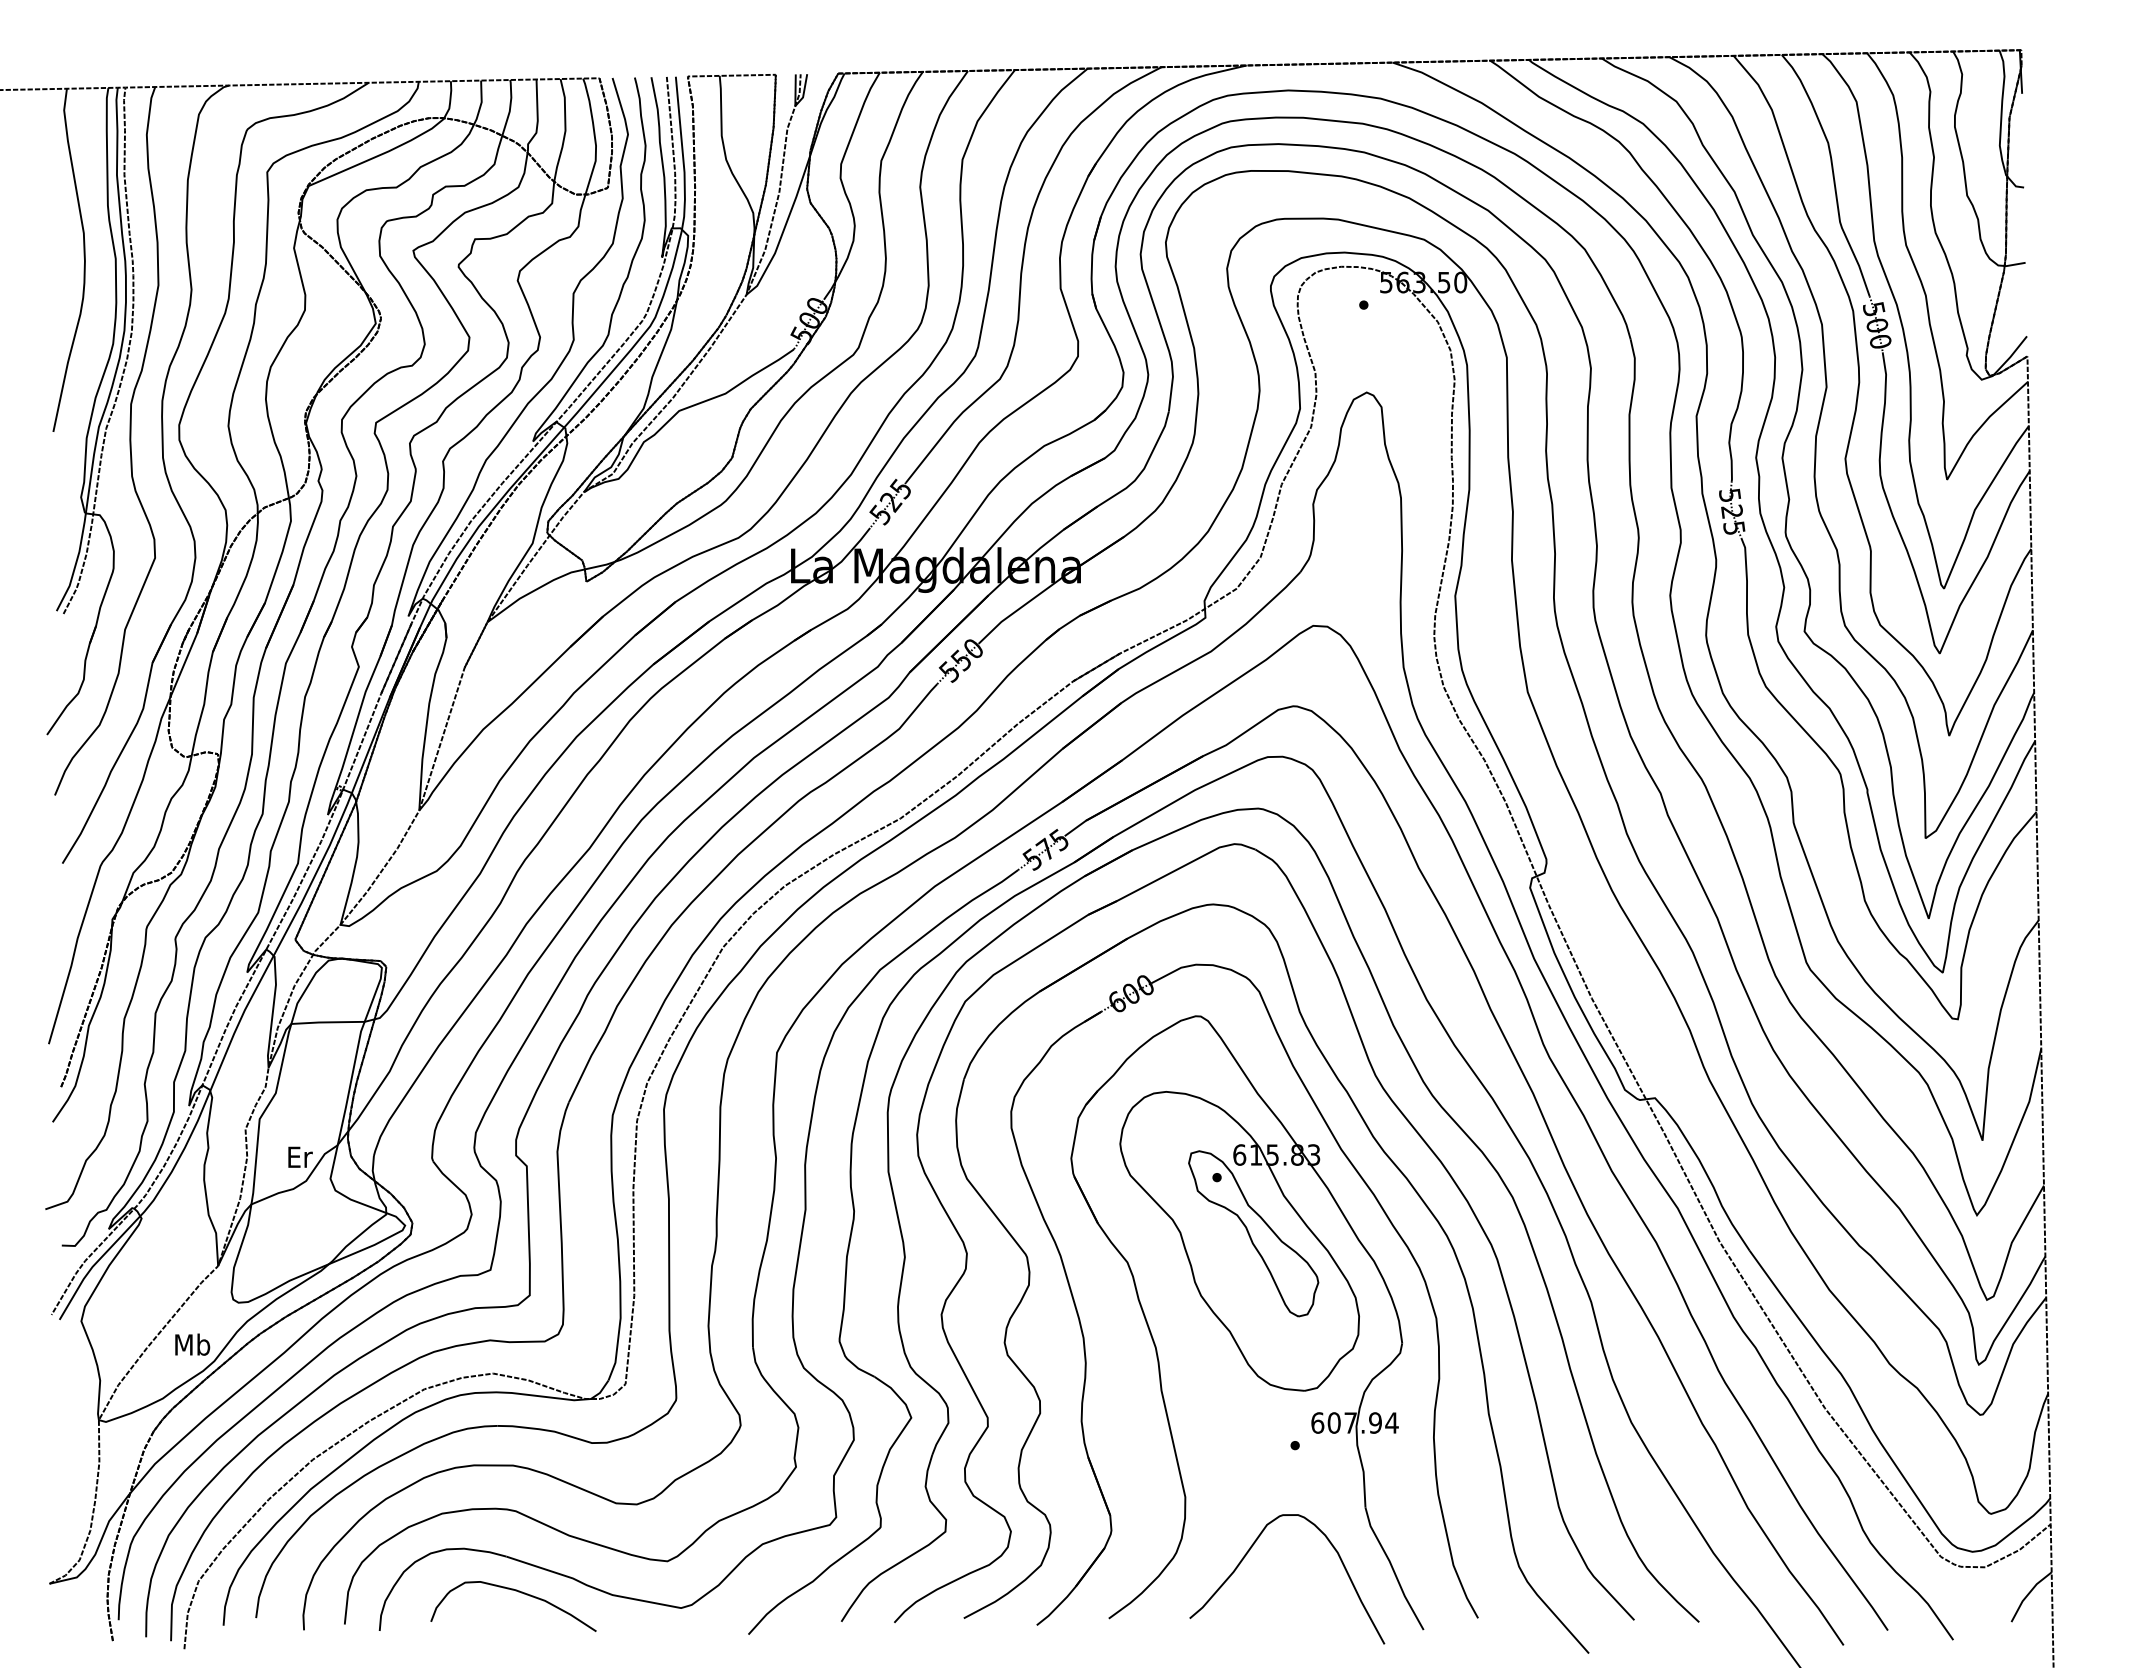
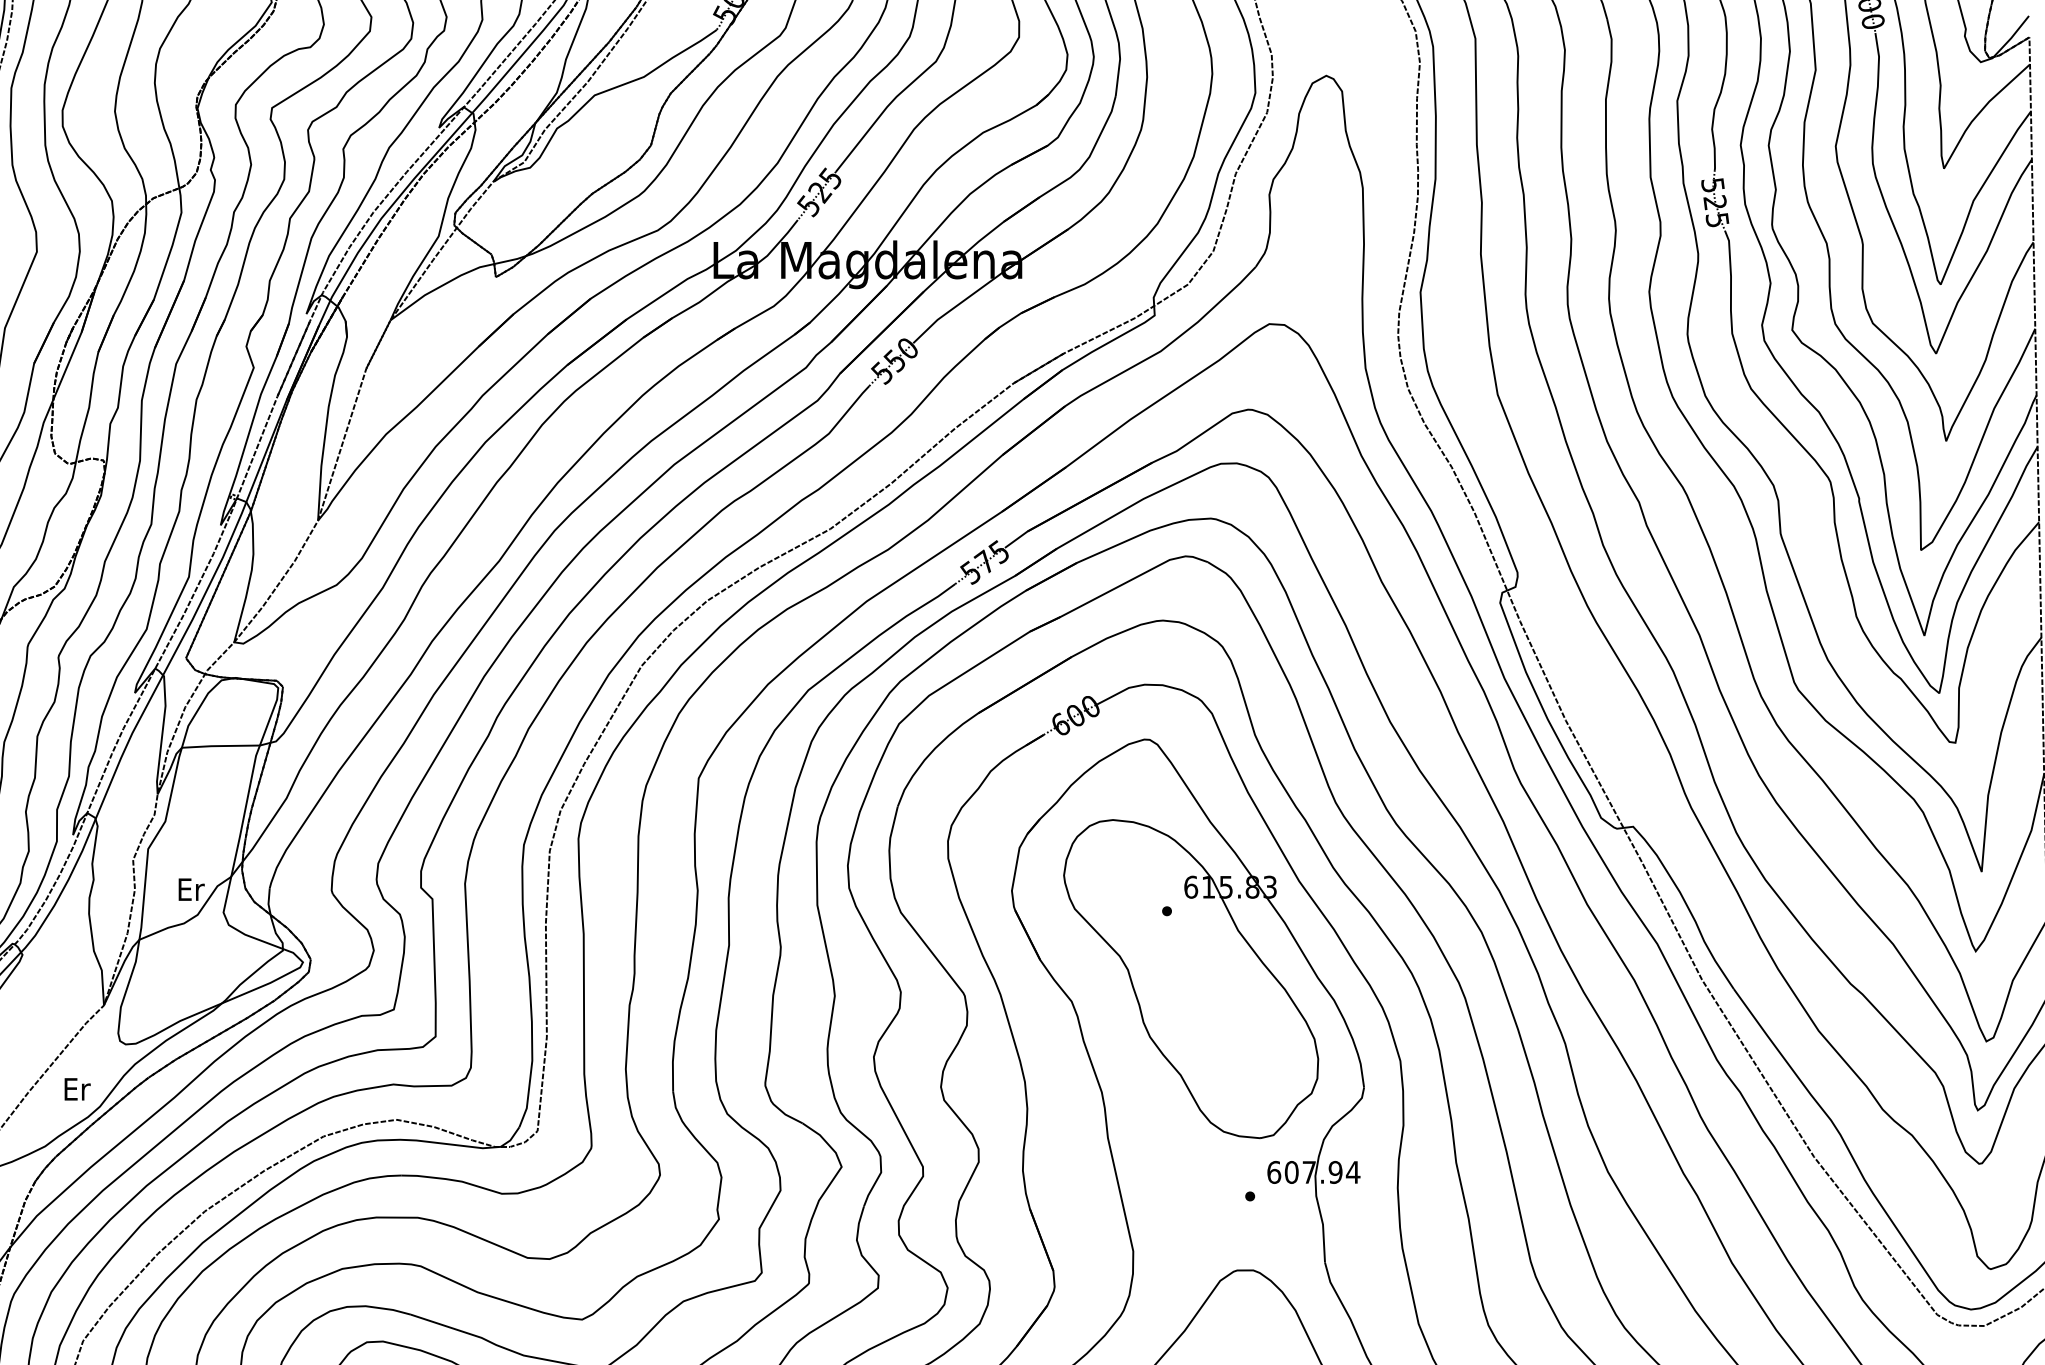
part: (1253, 1233) -> (1205, 970), removed
text: (192, 1344) -> (76, 1088), Mb -> Er

